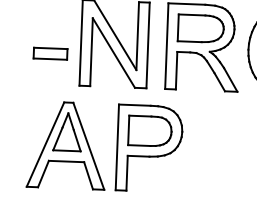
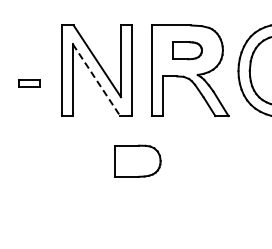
part: (200, 28) -> (187, 50), size x0.6
part: (50, 53) -> (29, 83), size x0.6
line: (113, 53) -> (96, 80), solid -> dashed
part: (66, 145) -> (50, 179), removed
part: (149, 148) -> (137, 179), removed

